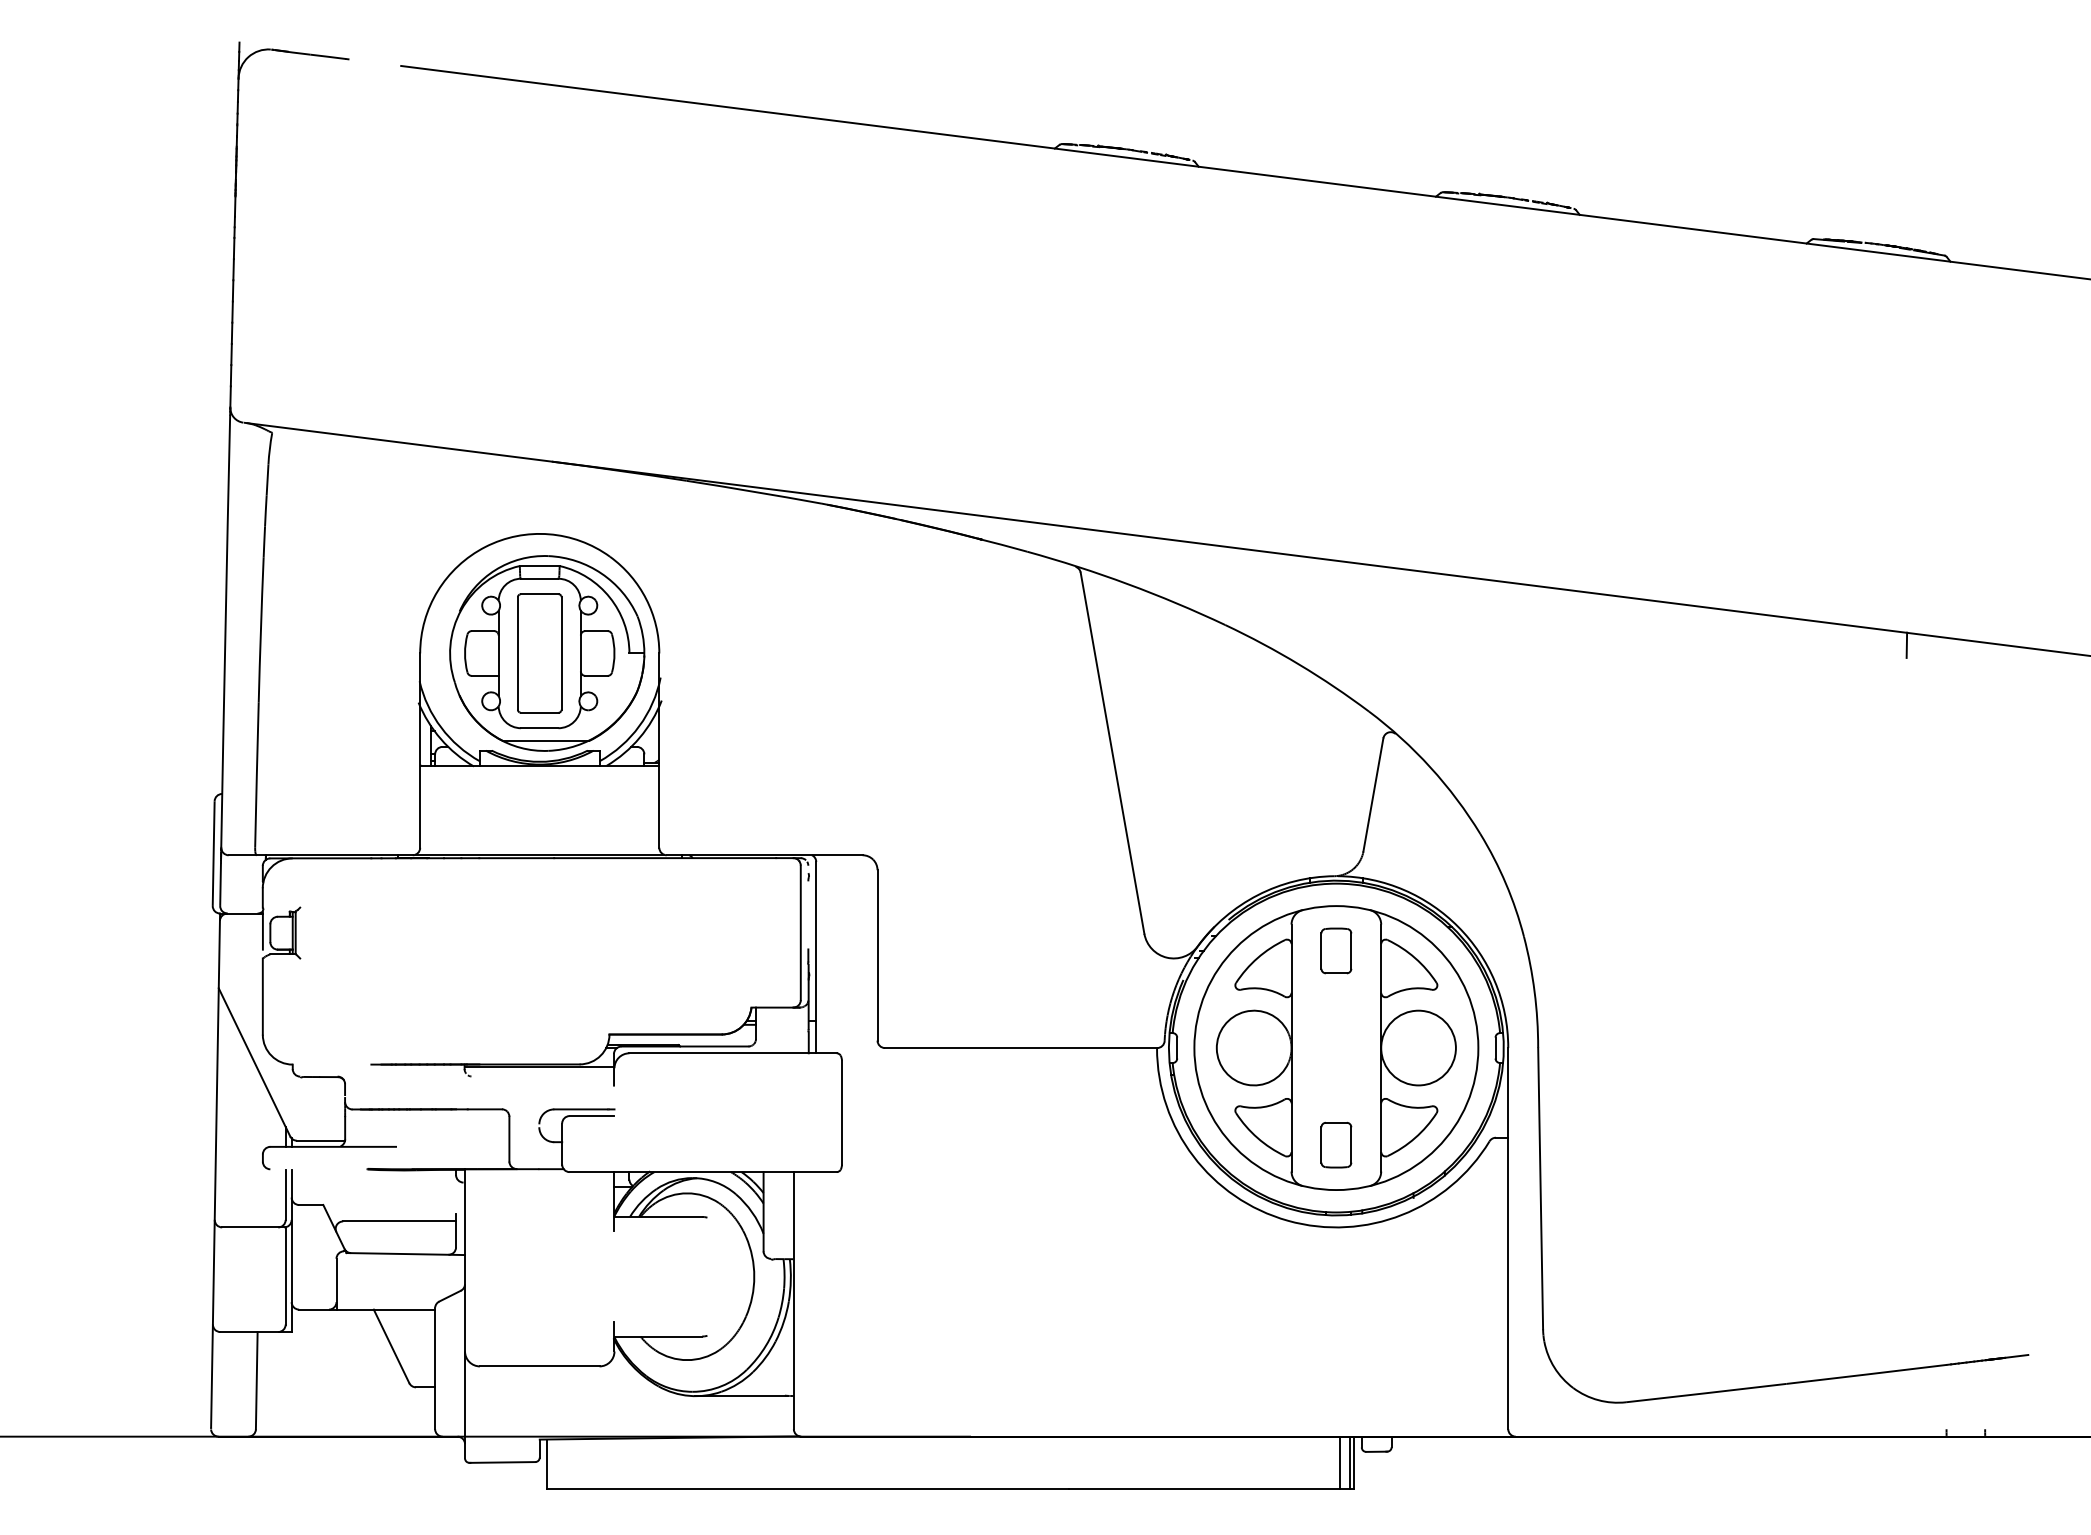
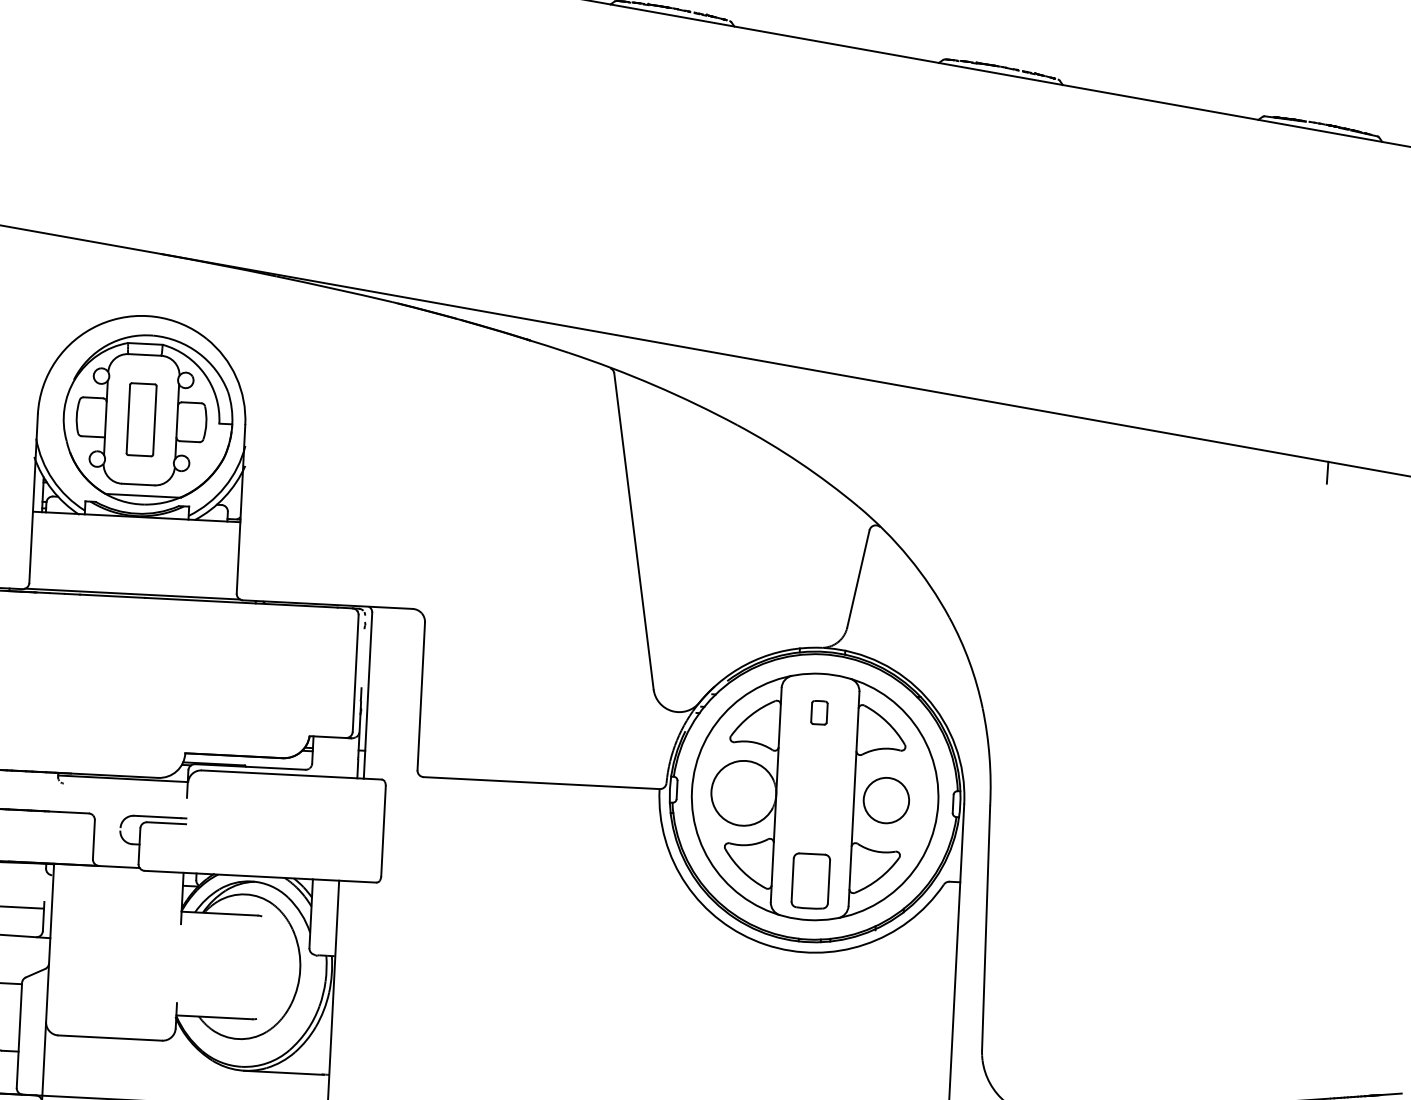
part: (539, 653) -> (141, 419), size x0.7
part: (1336, 950) -> (819, 712), size x0.6
circle: (1418, 1047) -> (886, 800), size x0.7
part: (1336, 1144) -> (811, 880), size x1.4

